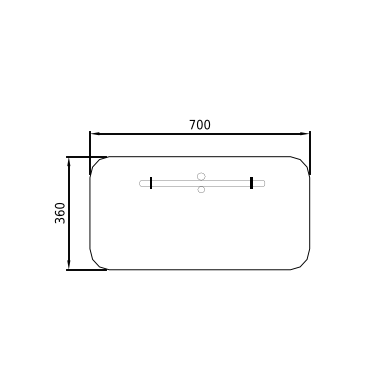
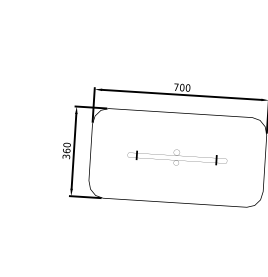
part: (201, 182) -> (176, 157), moved

